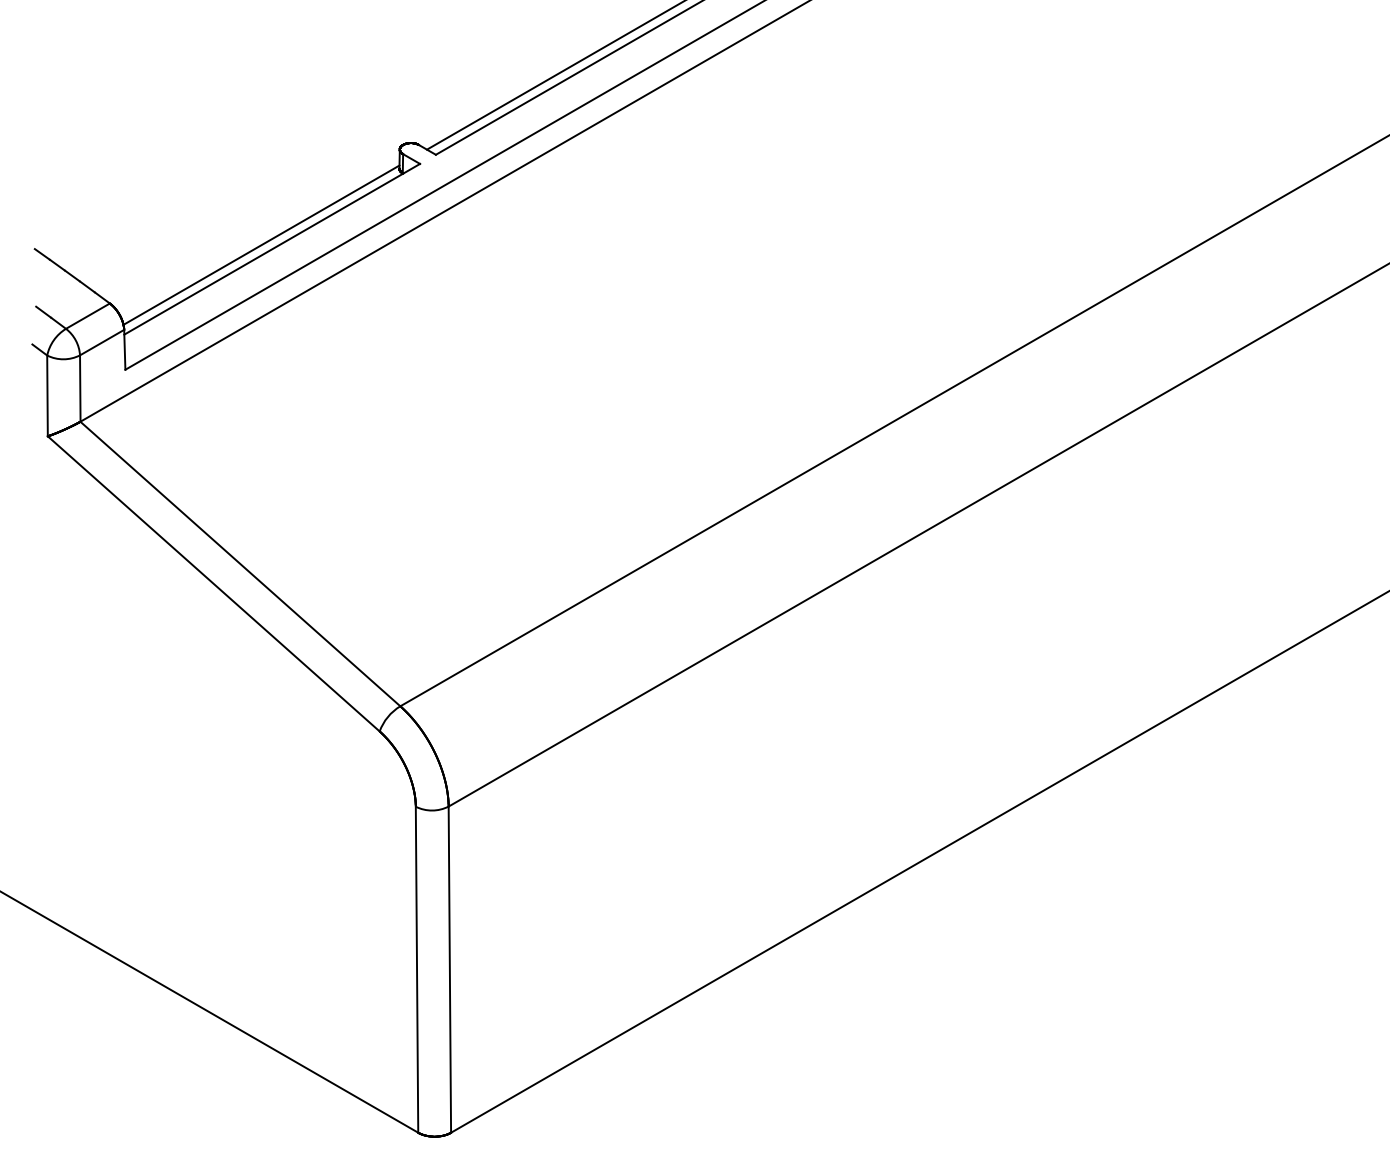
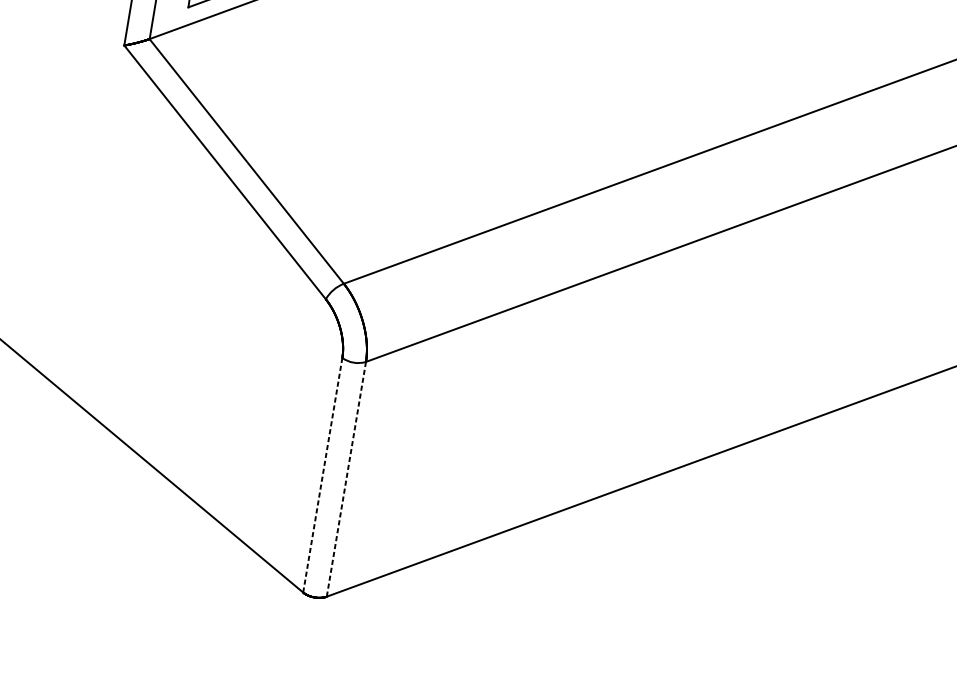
line: (417, 969) -> (323, 475), solid -> dashed
line: (449, 970) -> (346, 479), solid -> dashed

